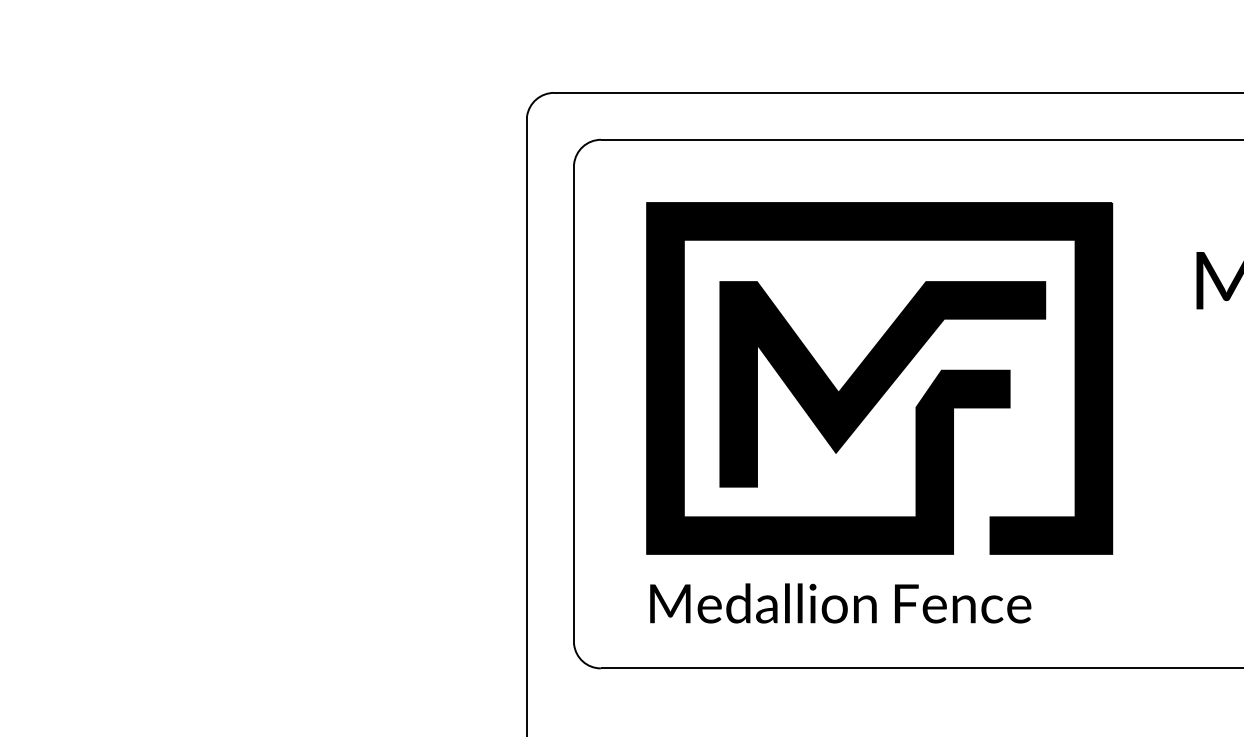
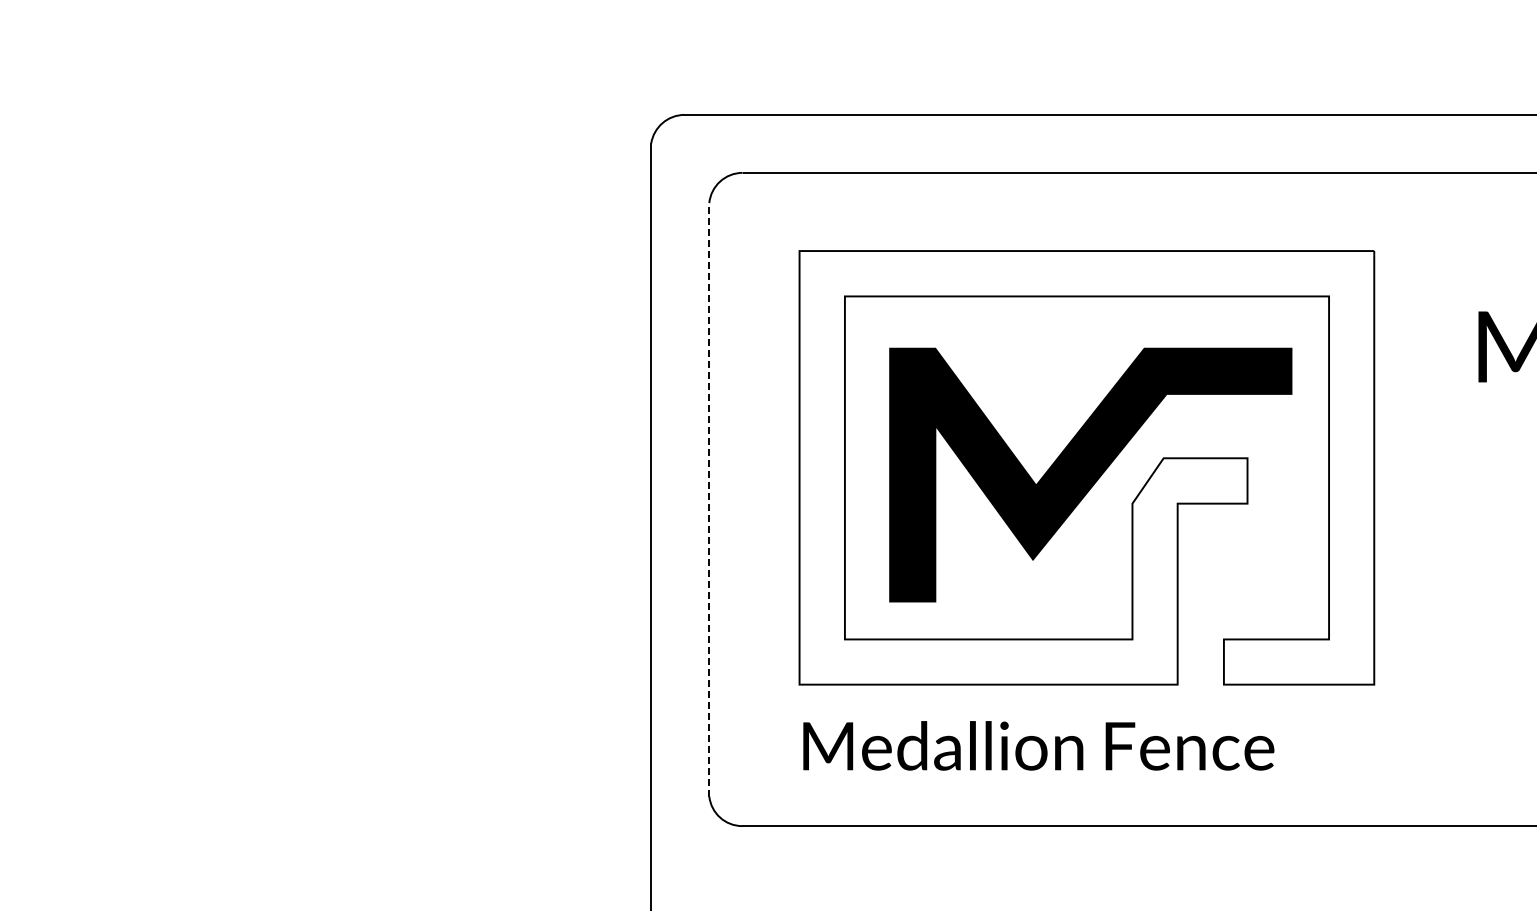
fill: (879, 378) -> (1086, 467), removed
line: (574, 404) -> (709, 499), solid -> dashed

